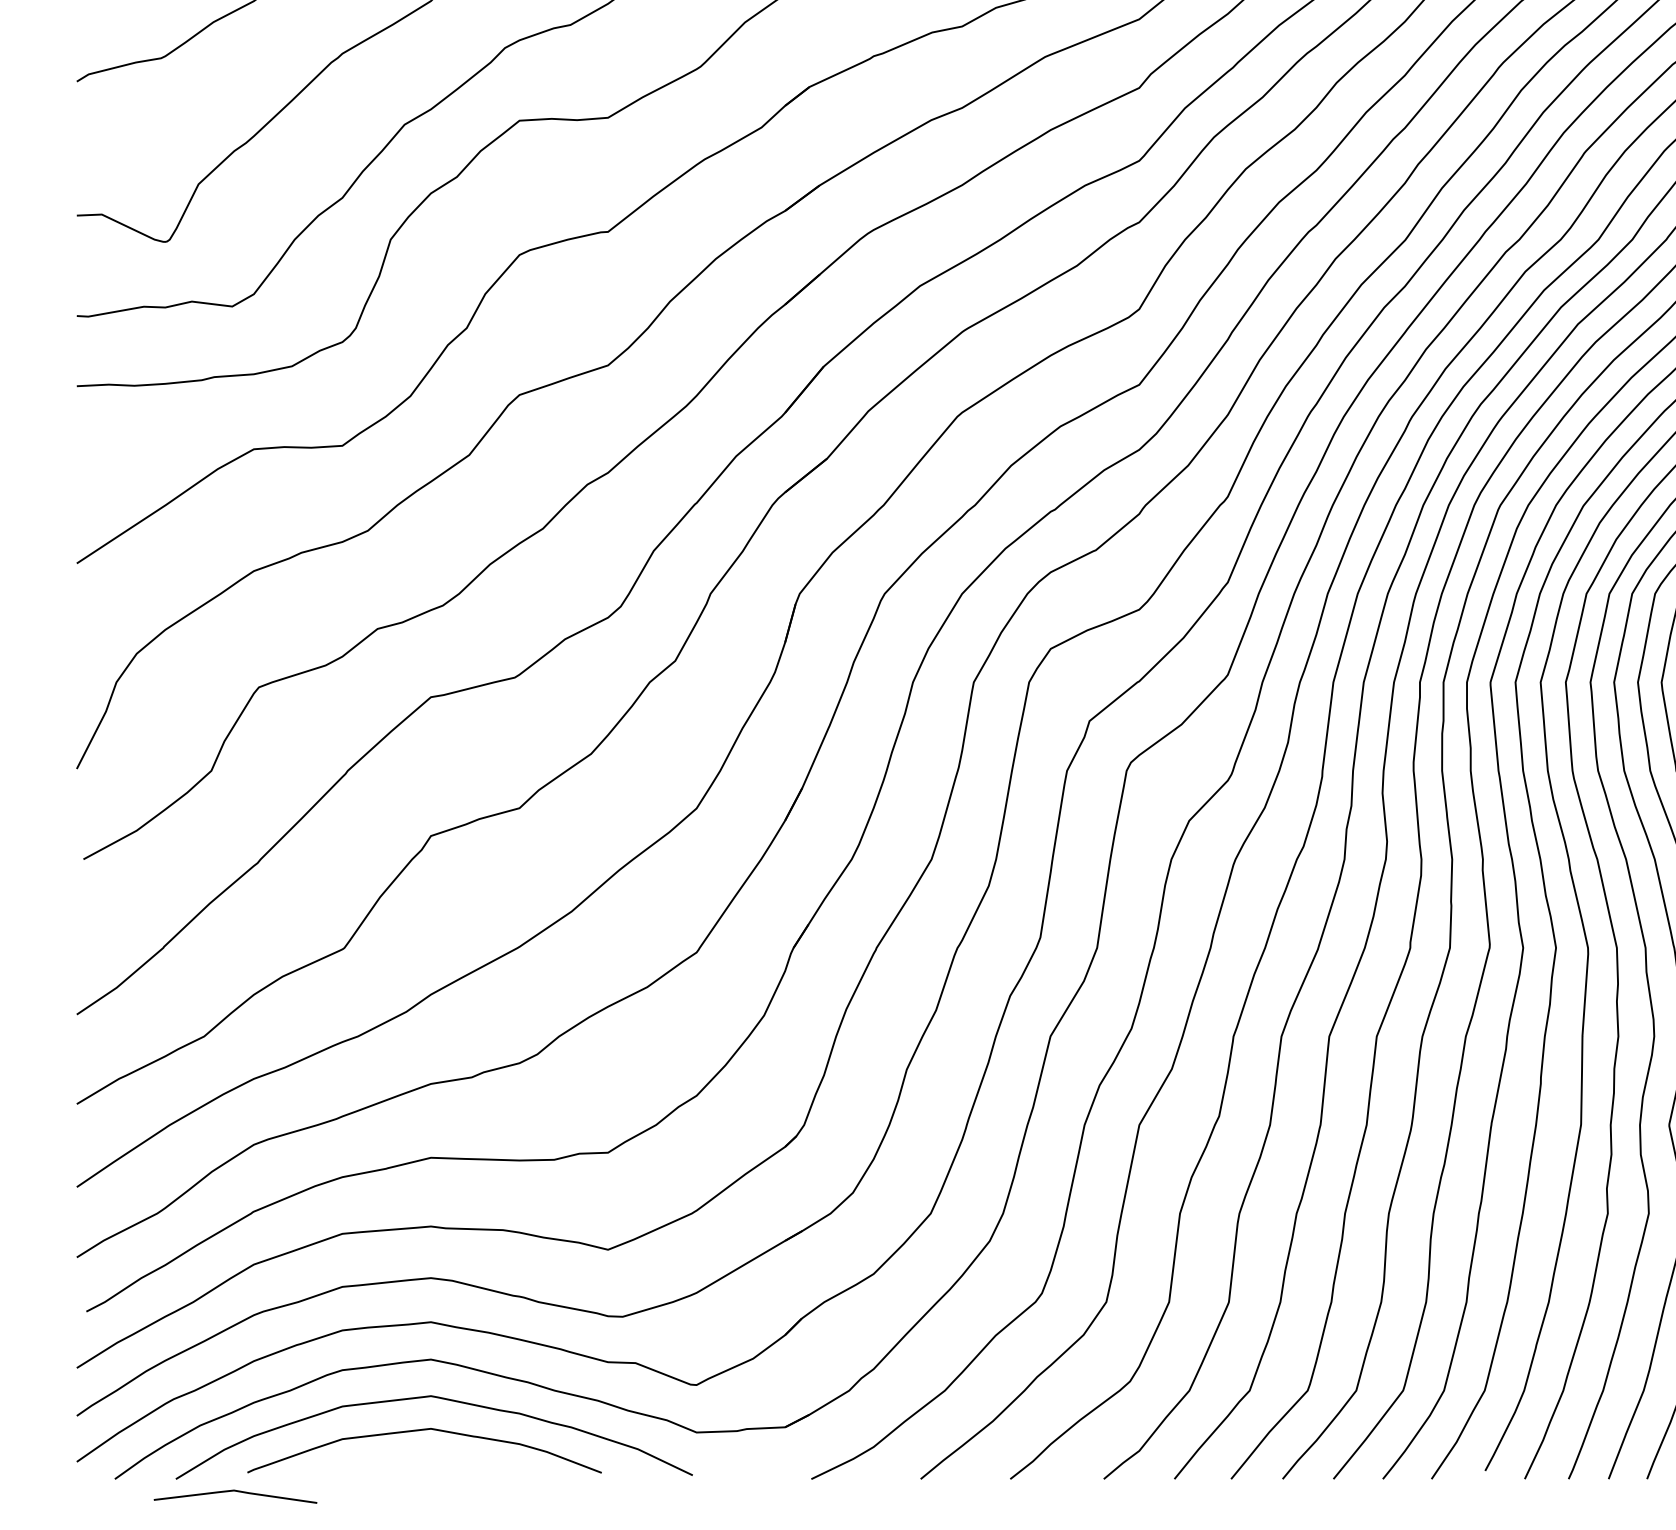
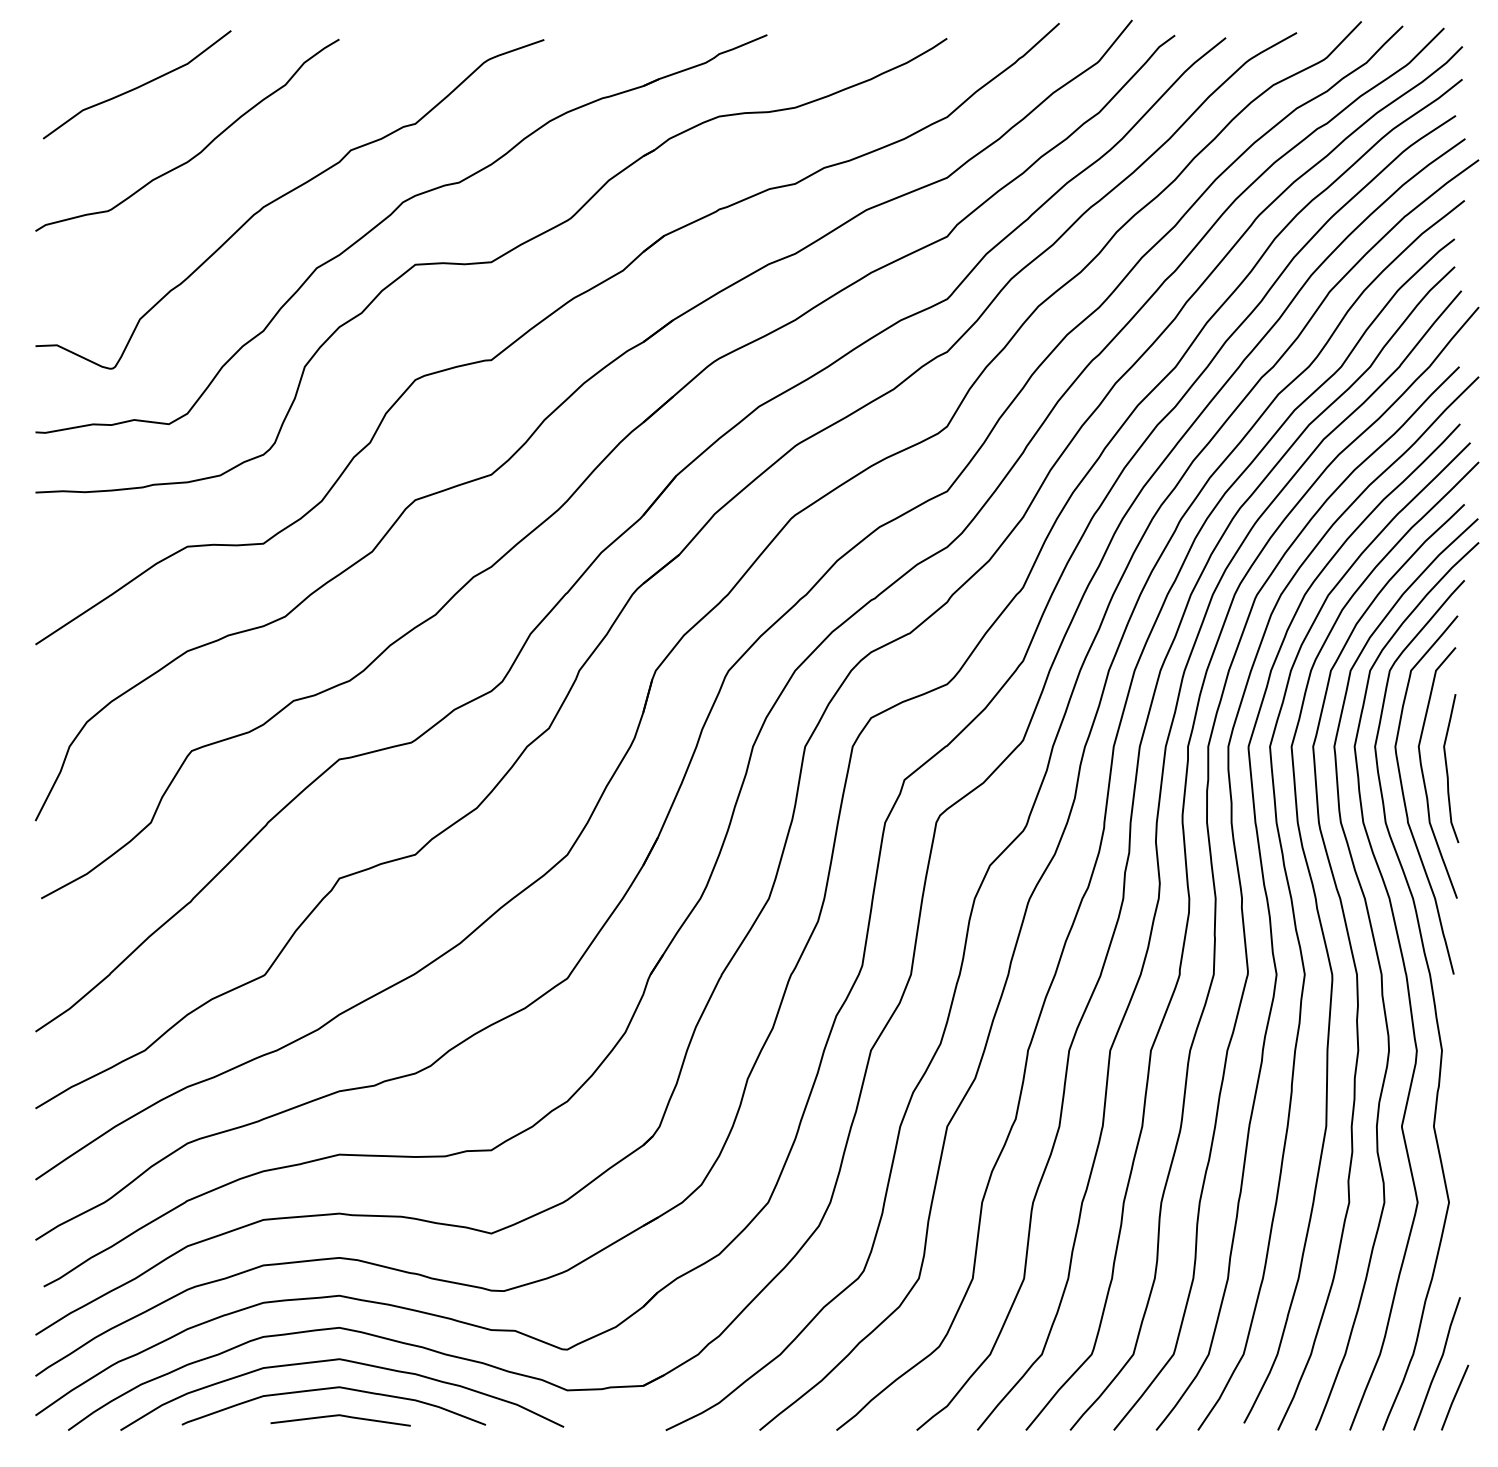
line: (235, 1492) -> (340, 1416), moved

